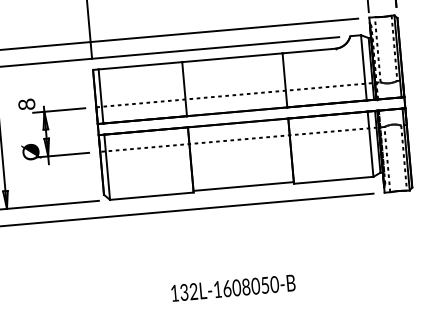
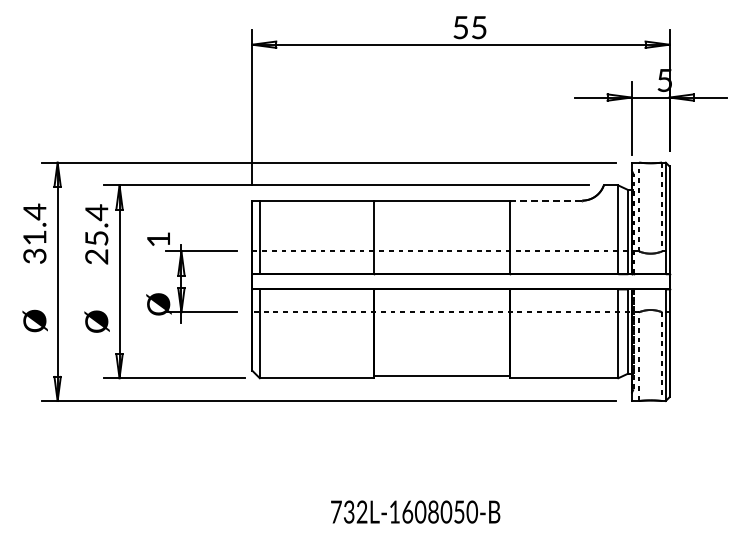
line: (308, 50) -> (545, 200), solid -> dashed
text: (26, 104) -> (158, 239), 8 -> 1
text: (174, 292) -> (336, 511), 132L-1608050-B -> 732L-1608050-B

